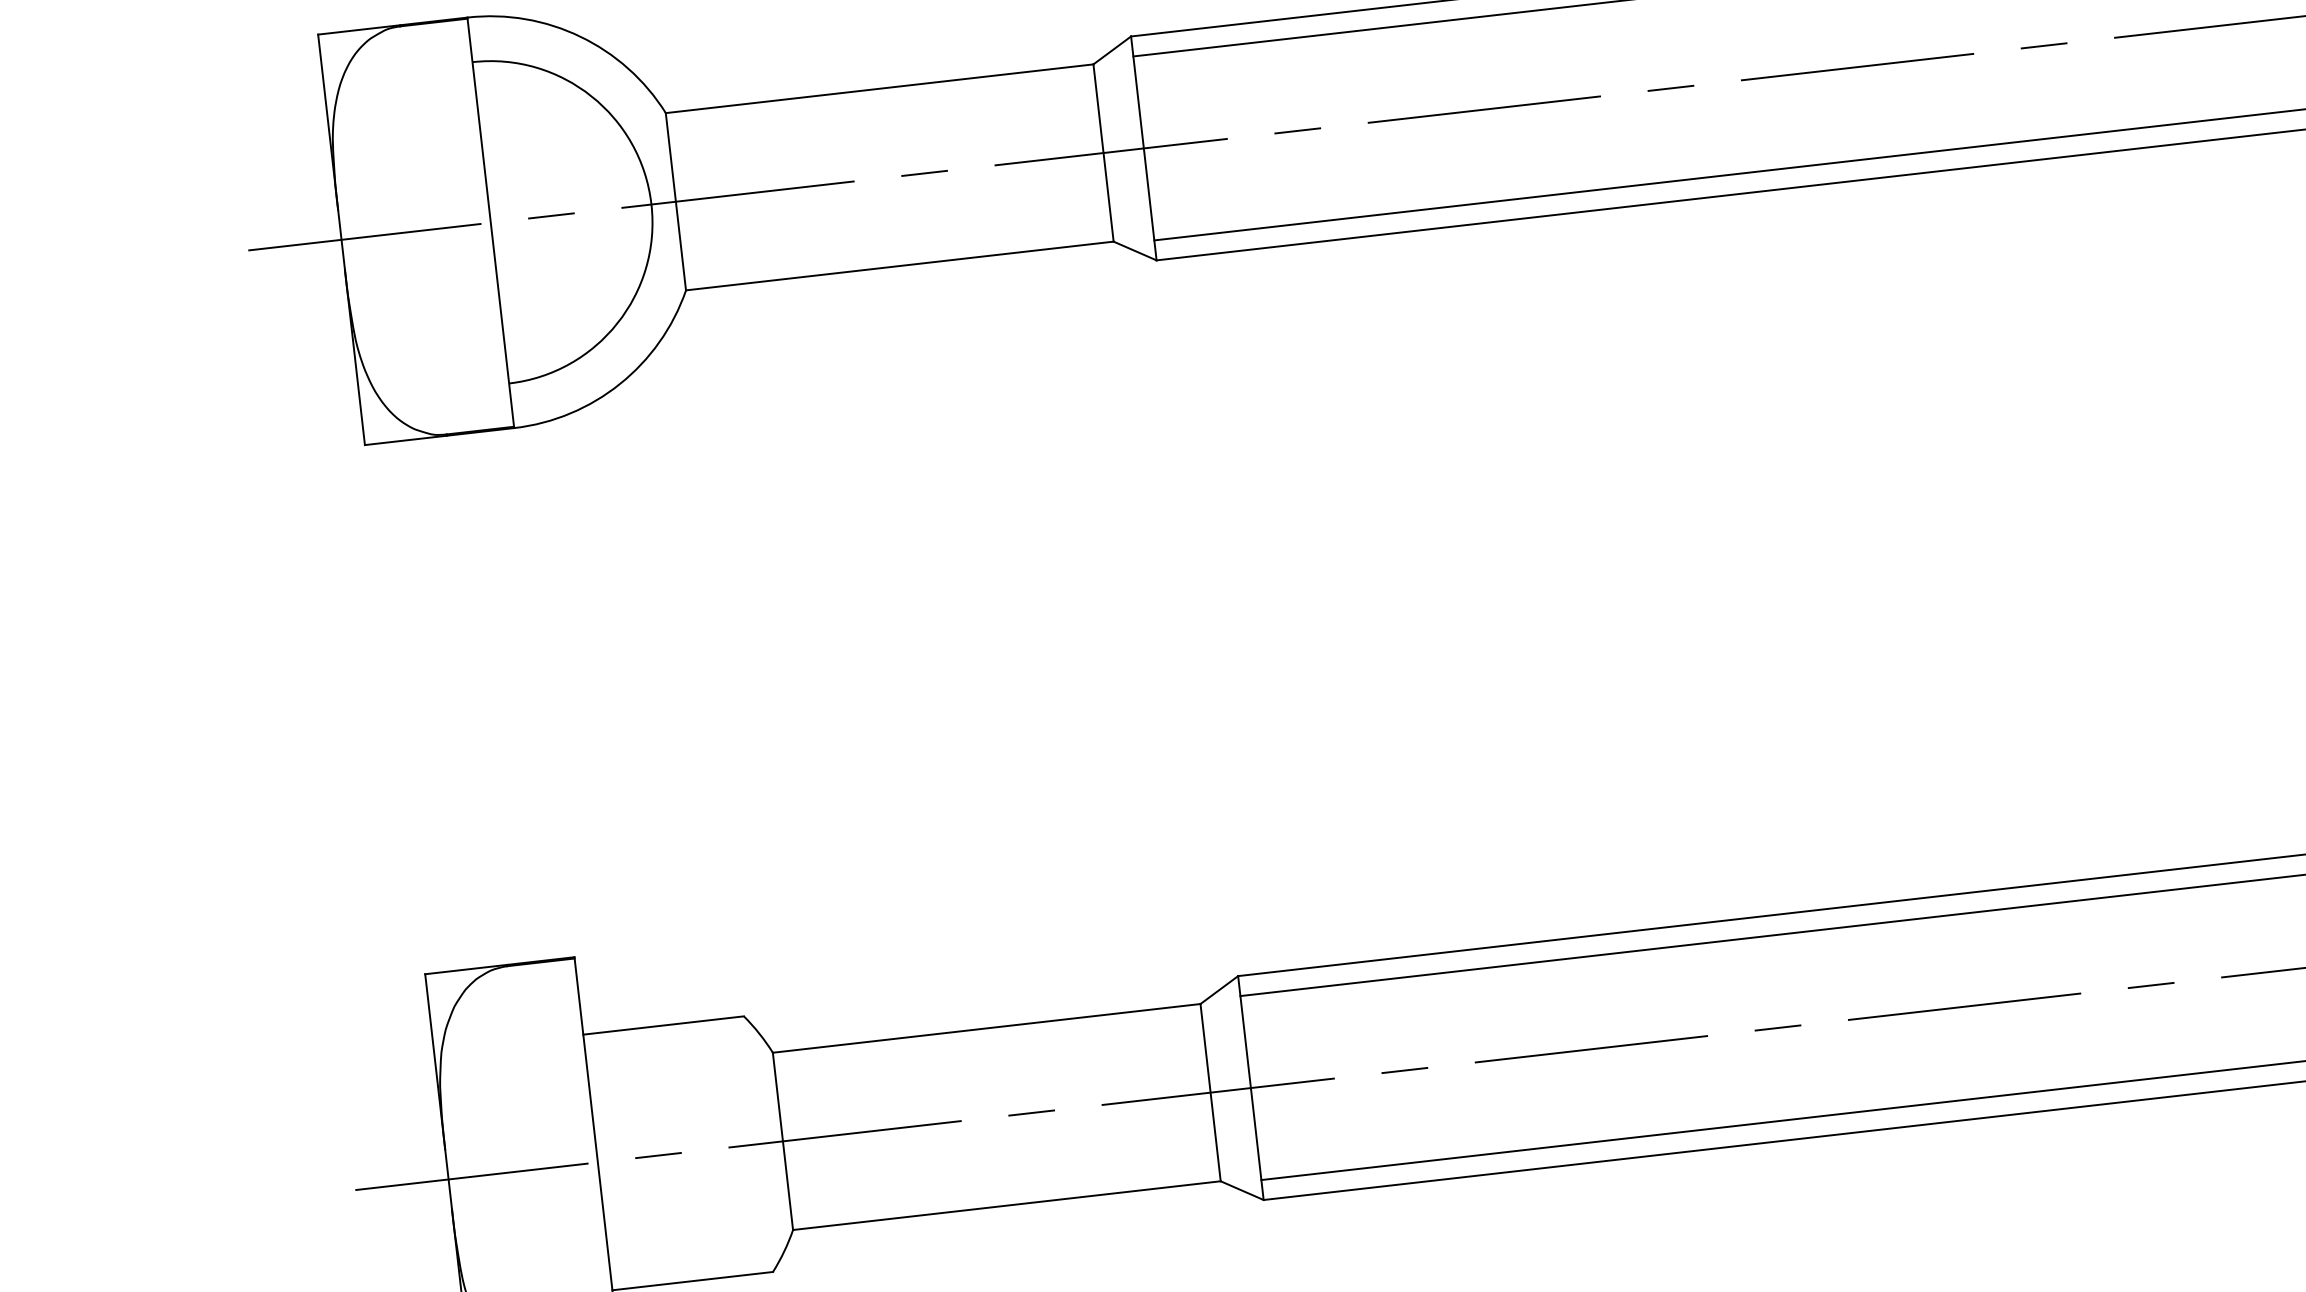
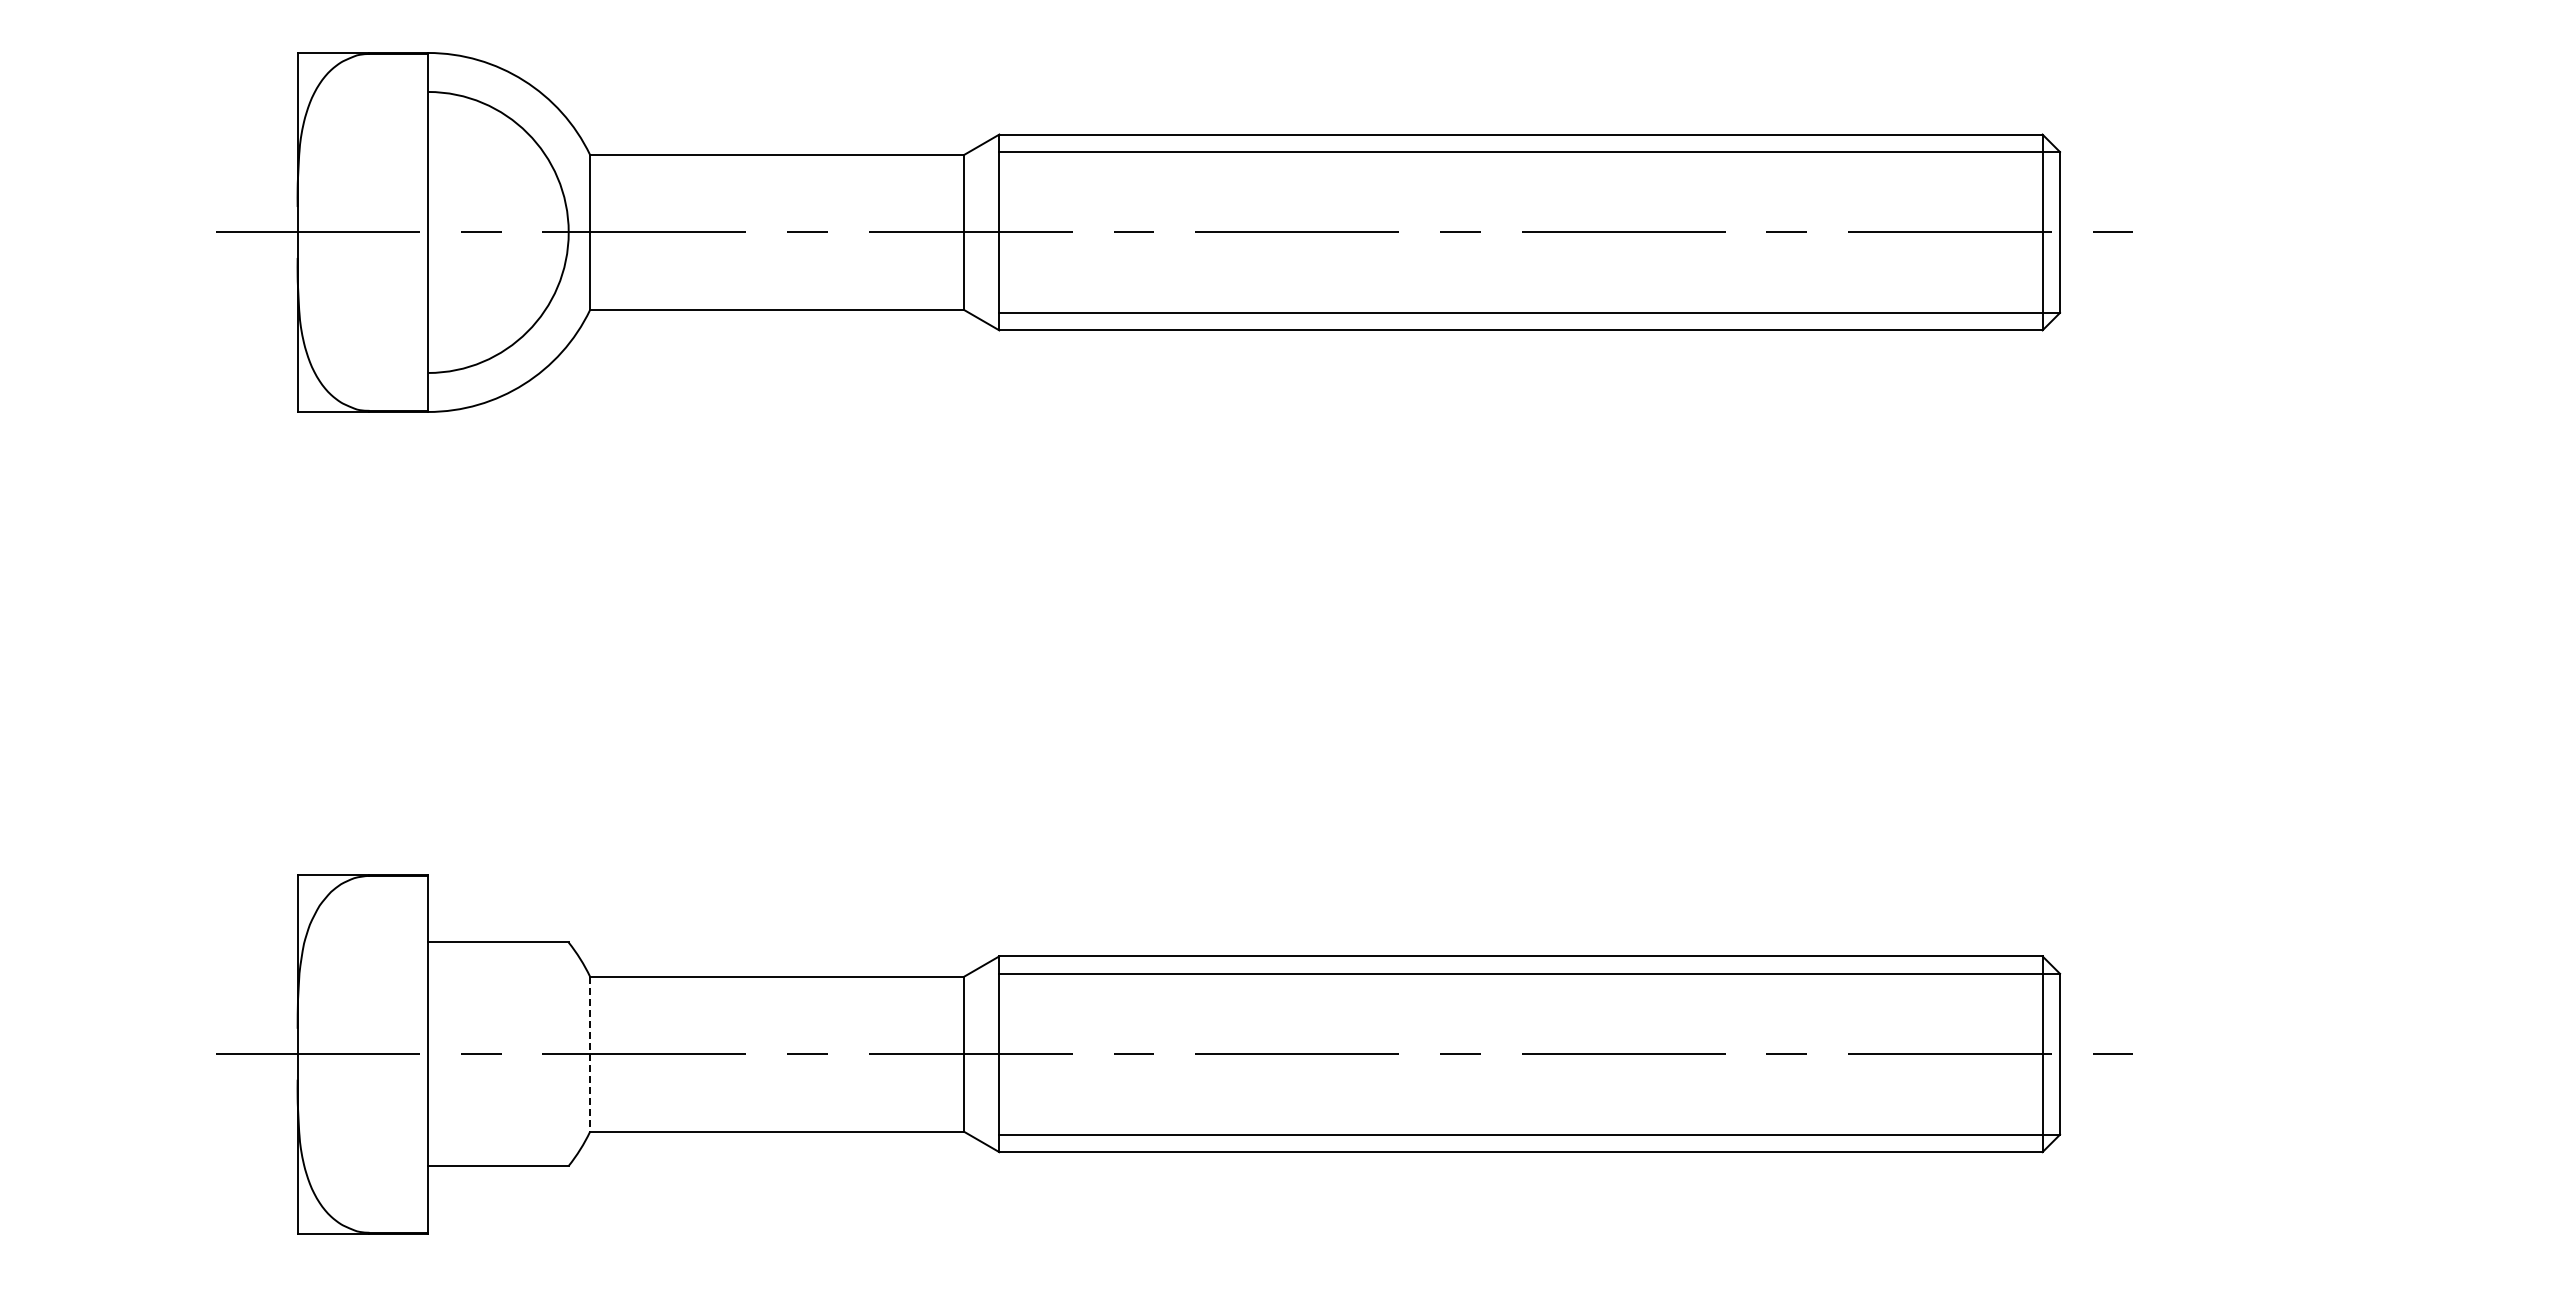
line: (783, 1141) -> (590, 1054), solid -> dashed

